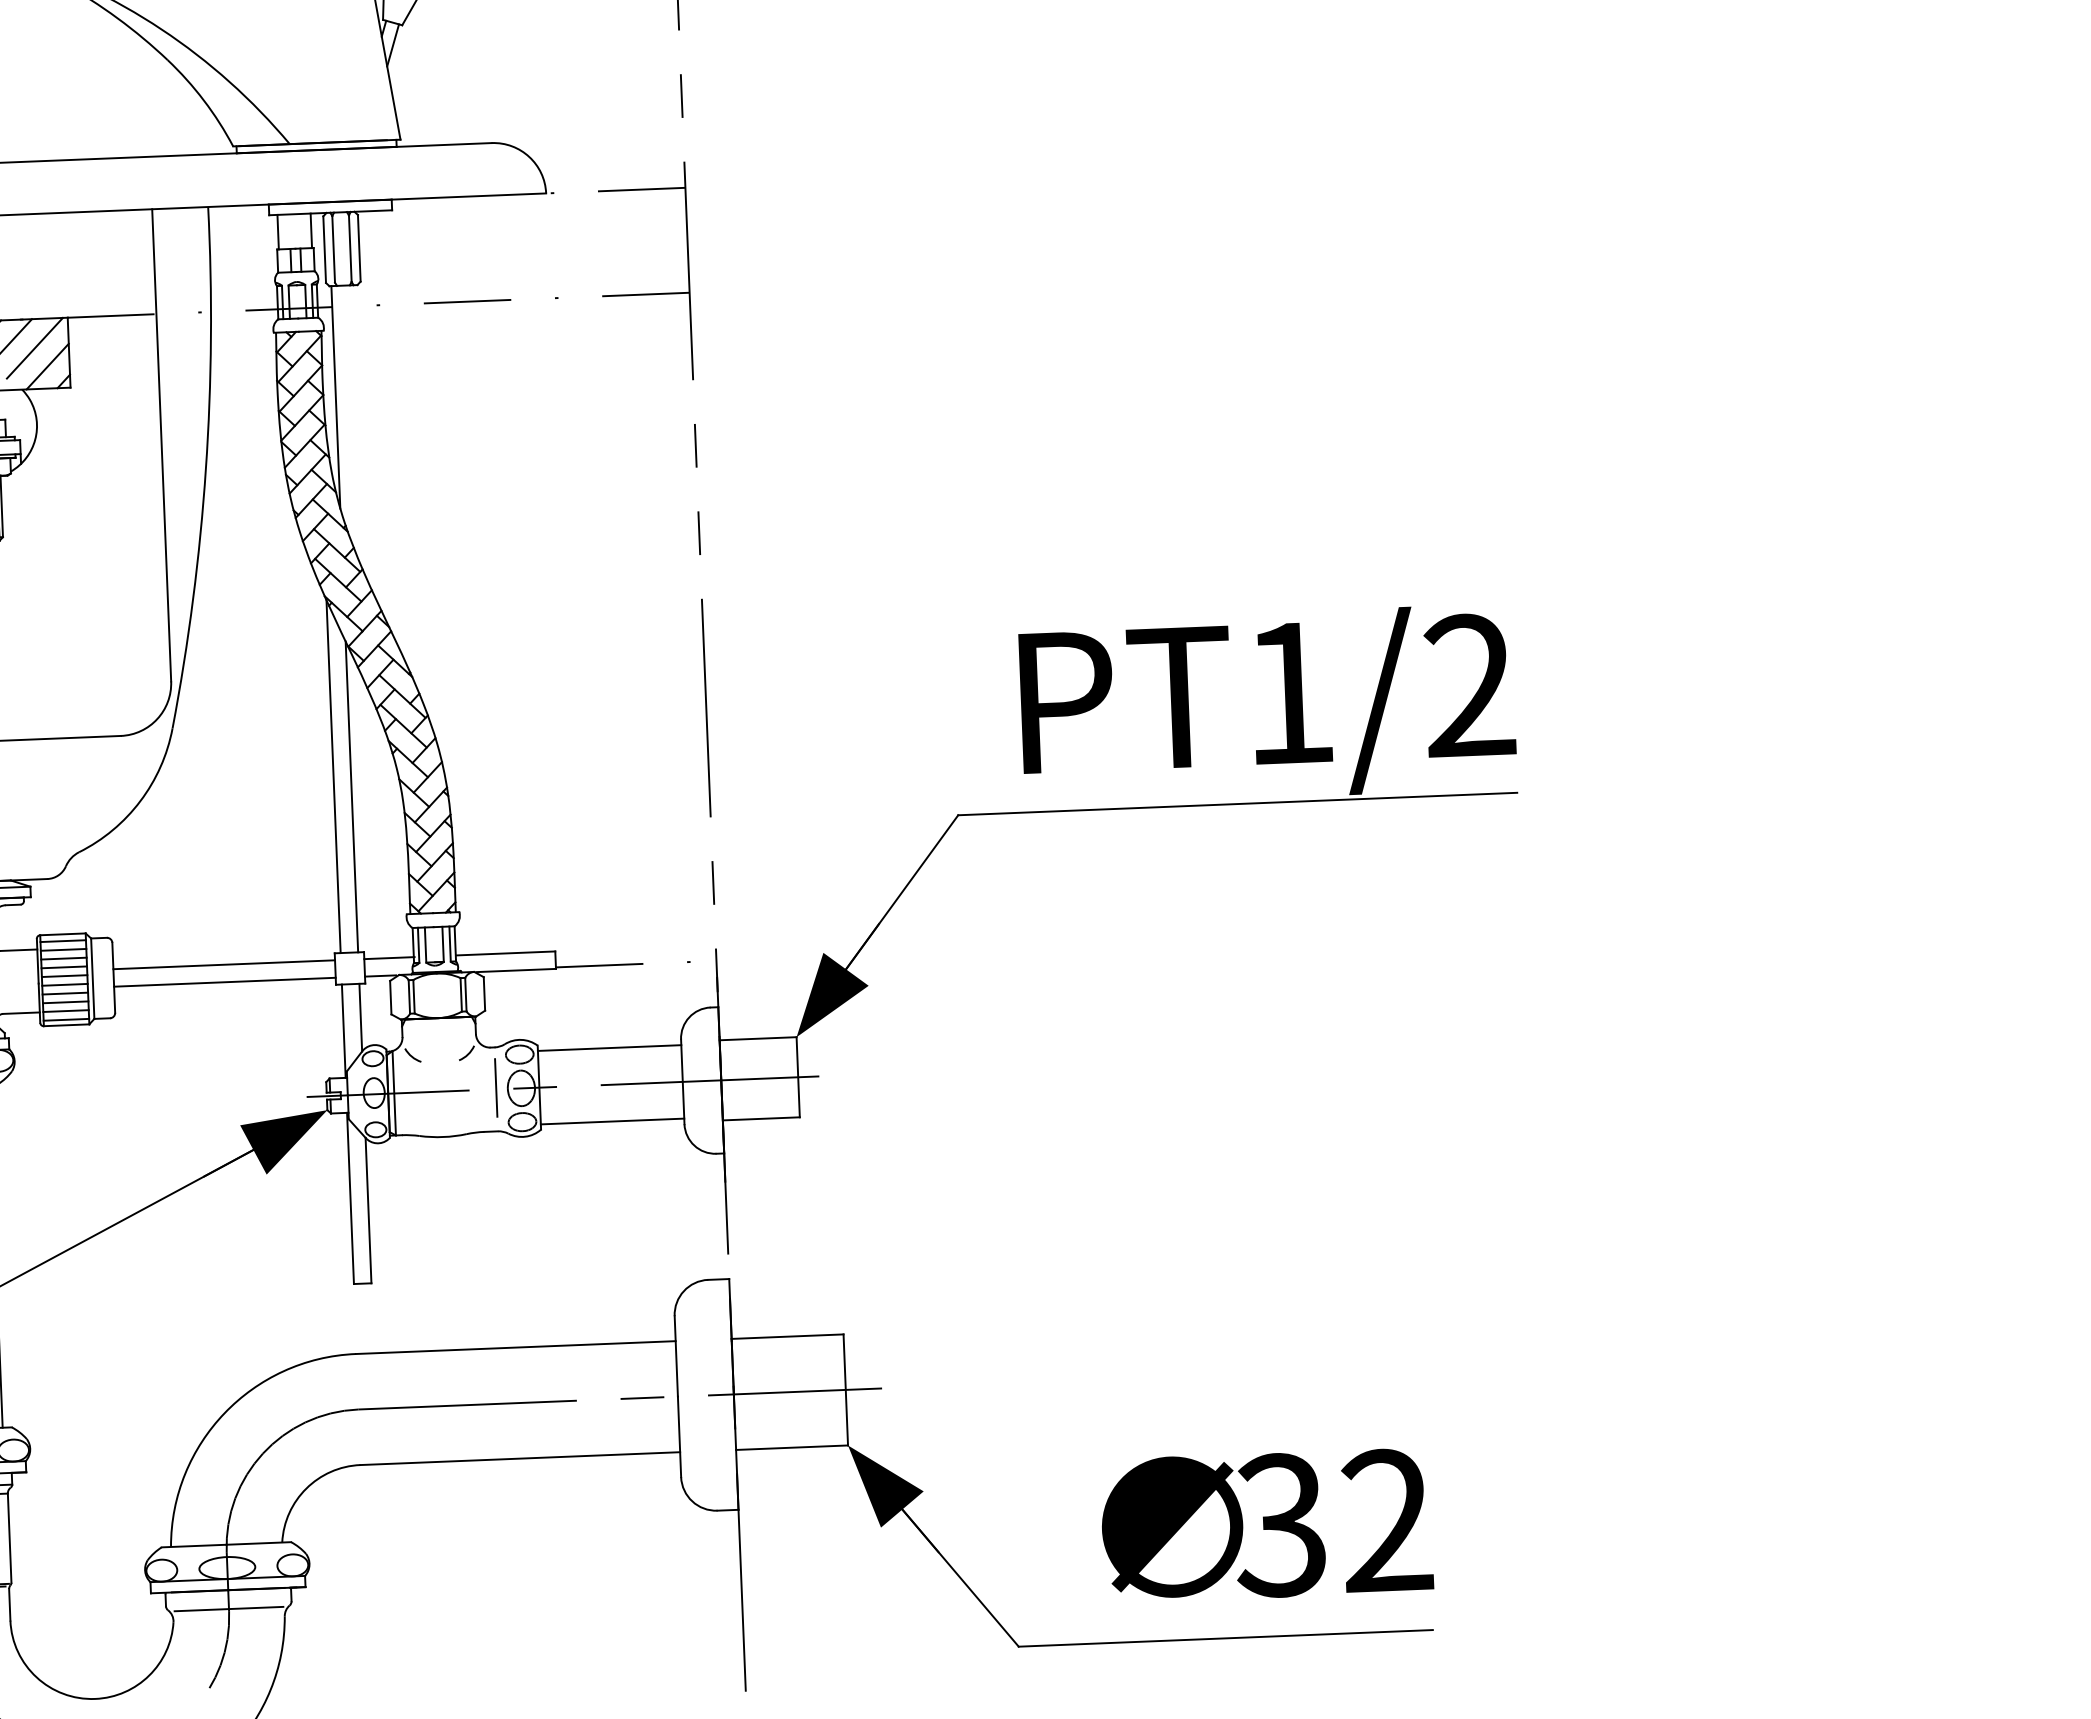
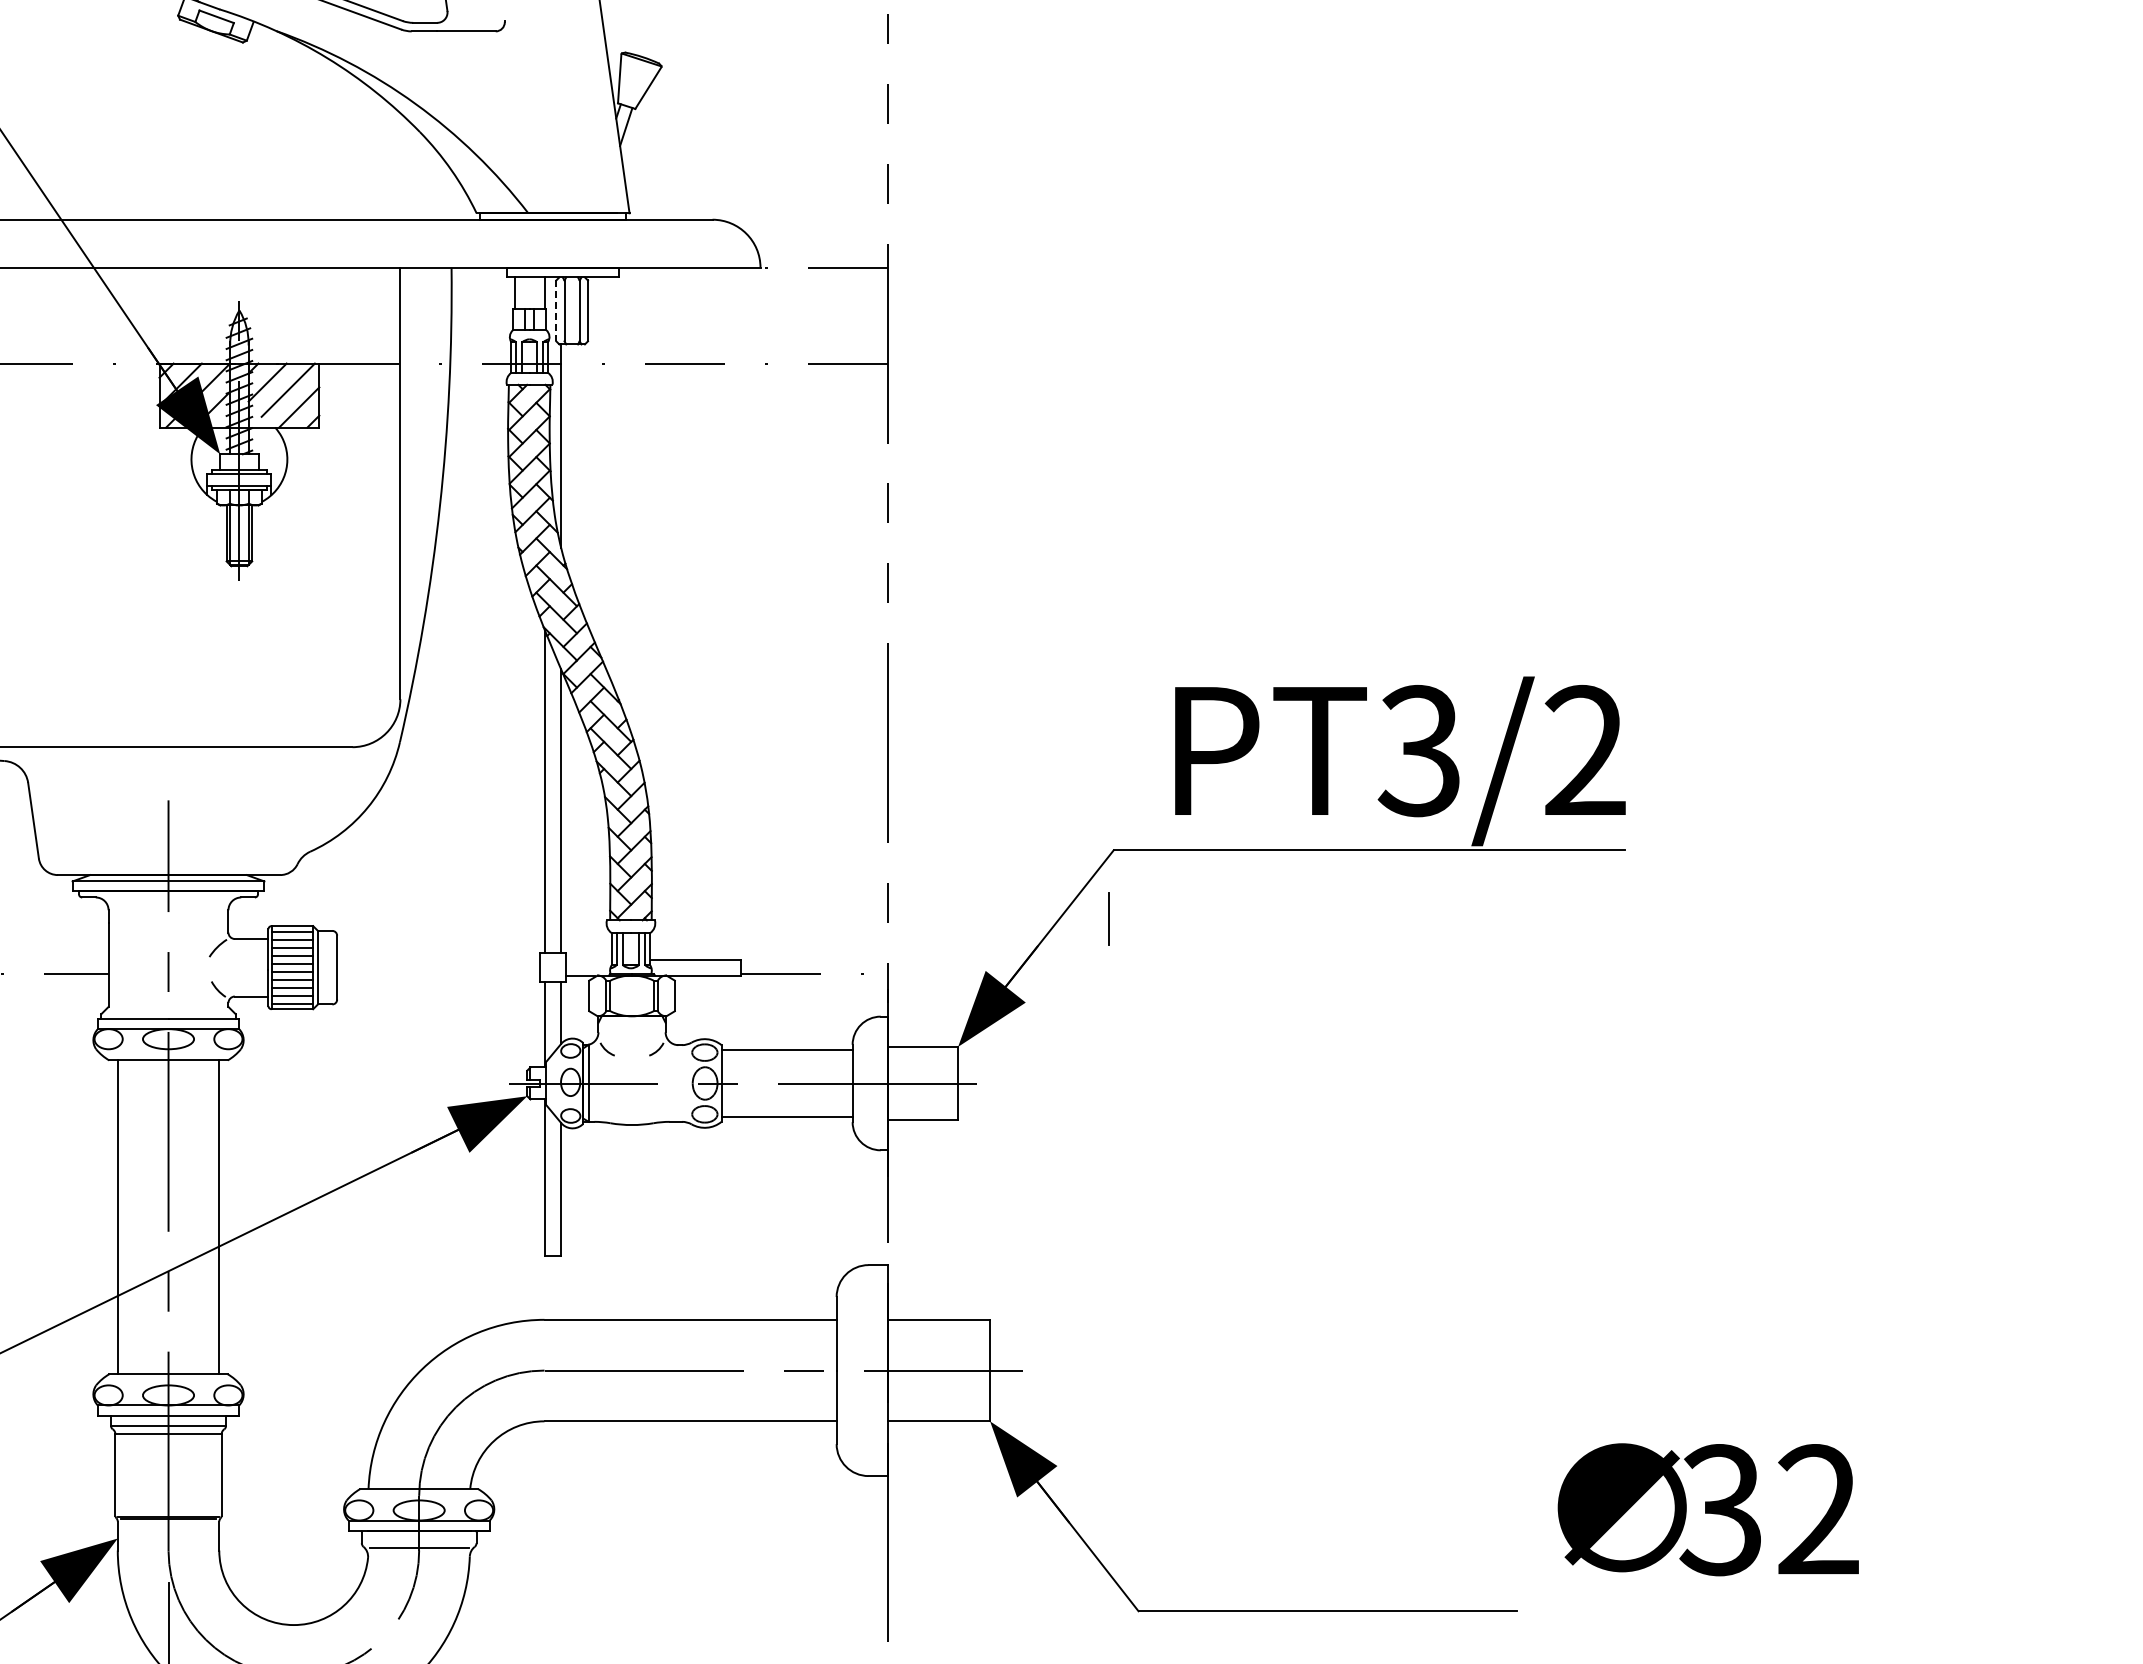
line: (324, 250) -> (556, 311), solid -> dashed
text: (1287, 692) -> (1418, 750), PT1/2 -> PT3/2
line: (389, 957) -> (589, 959), removed
line: (224, 964) -> (438, 959), removed
line: (224, 981) -> (438, 975), removed
line: (495, 1087) -> (1108, 918), moved
text: (1265, 1525) -> (1707, 1509), moved

